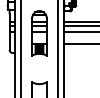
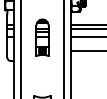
part: (39, 33) -> (42, 38), size x0.7

